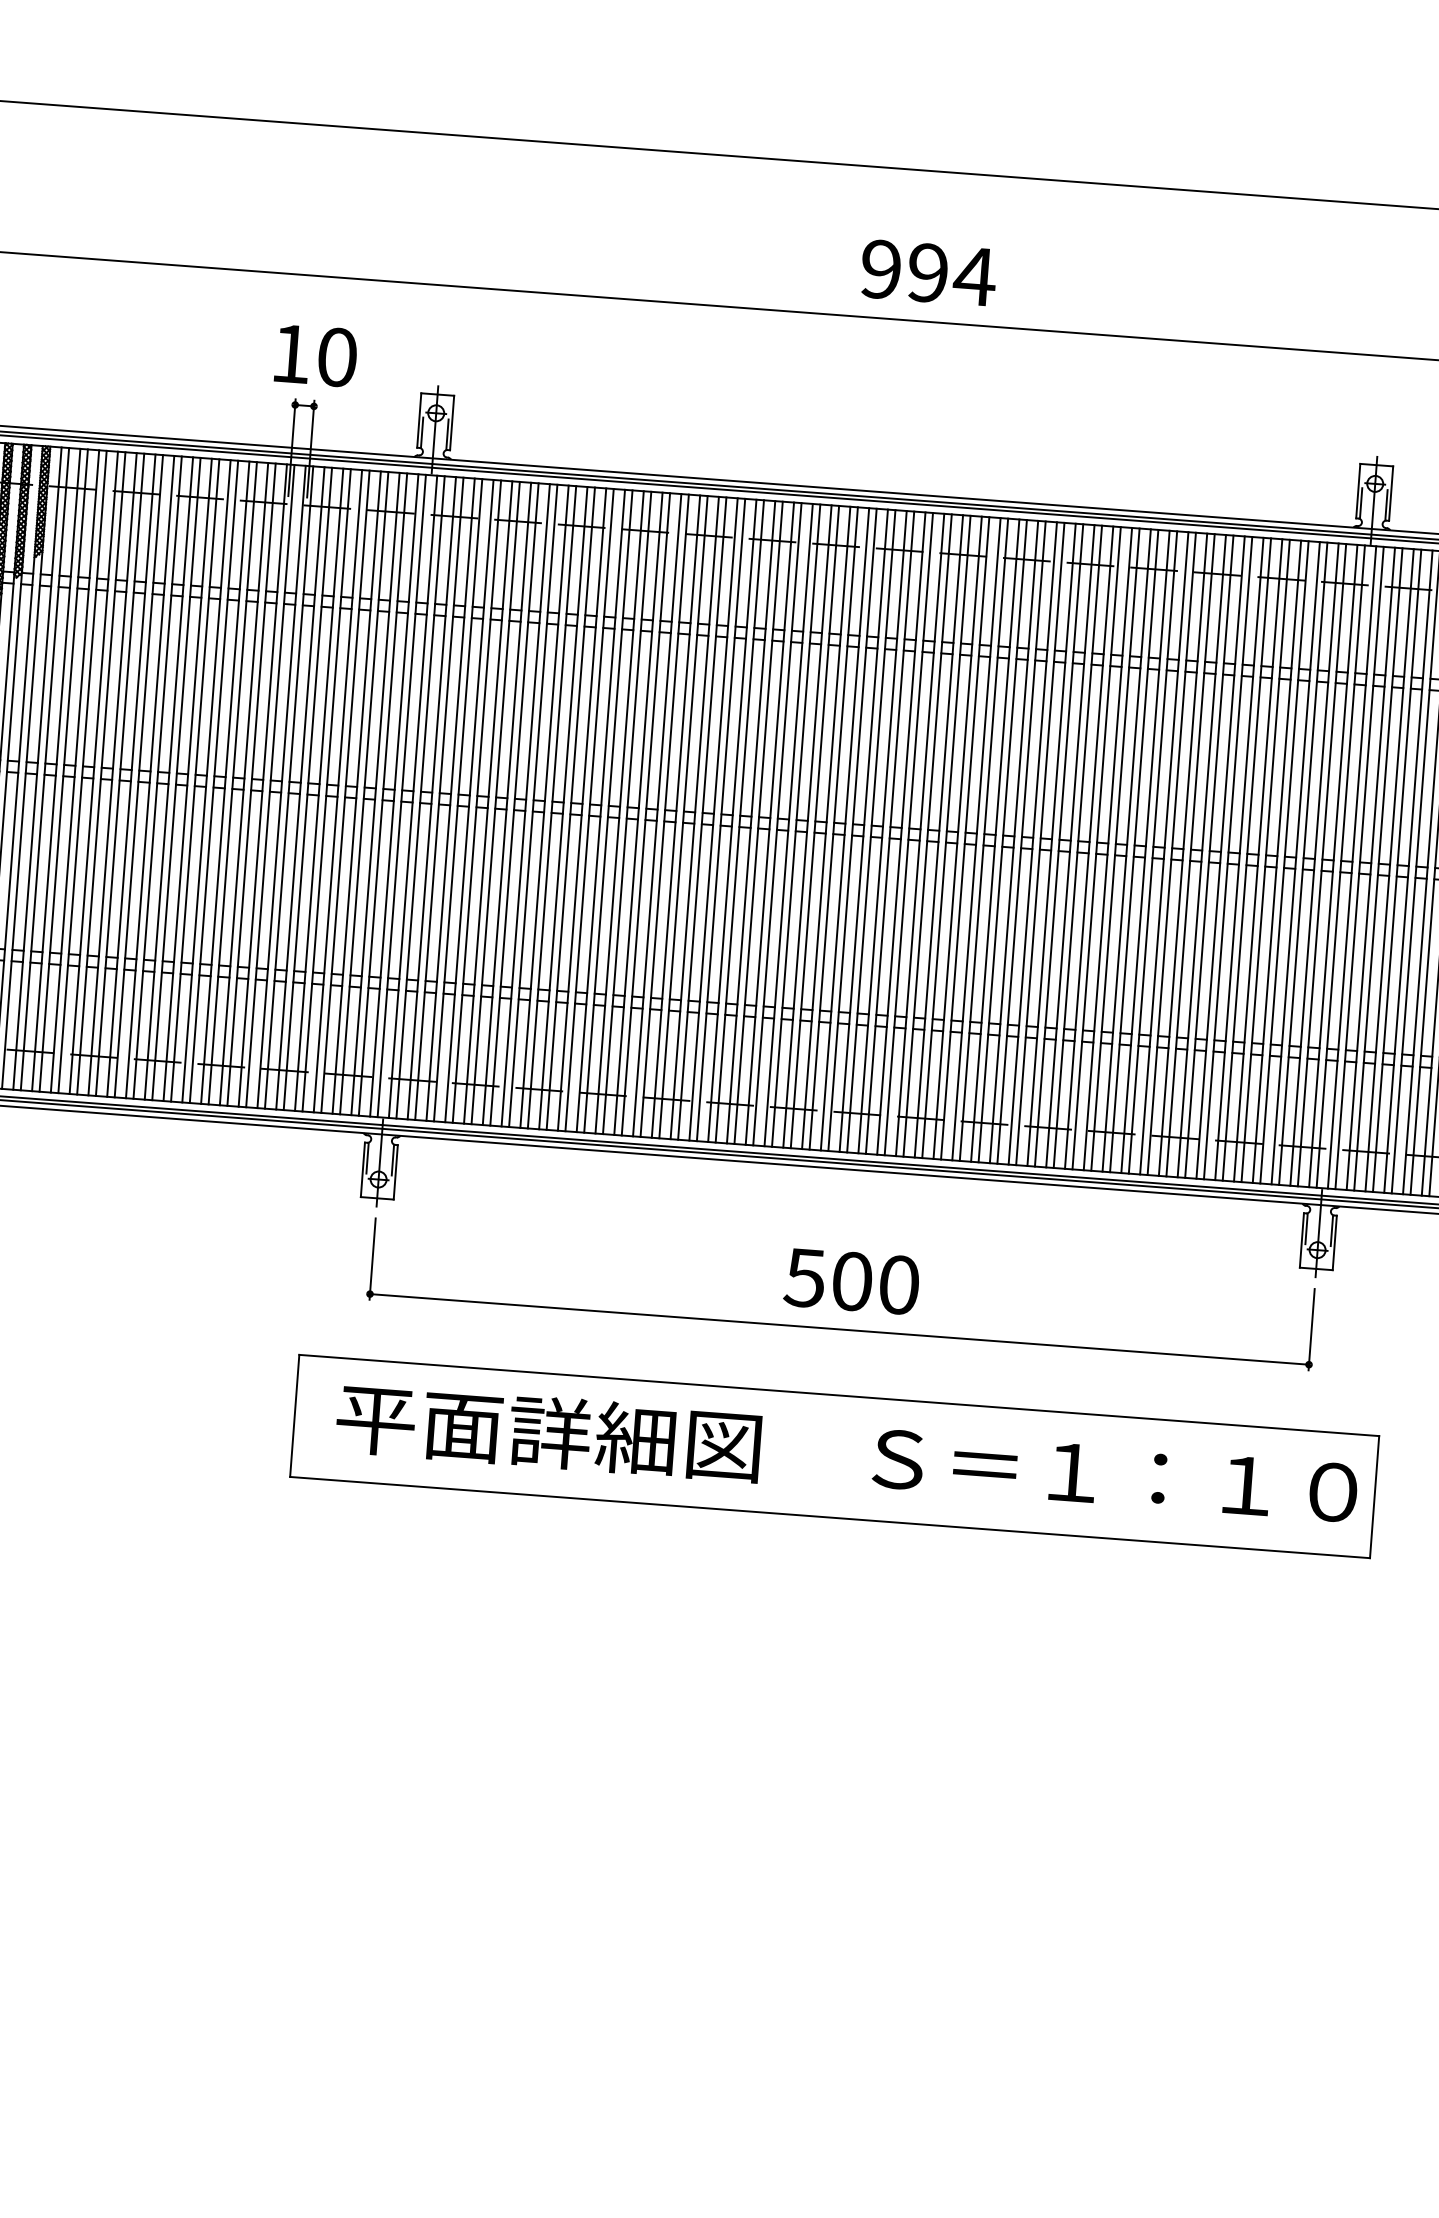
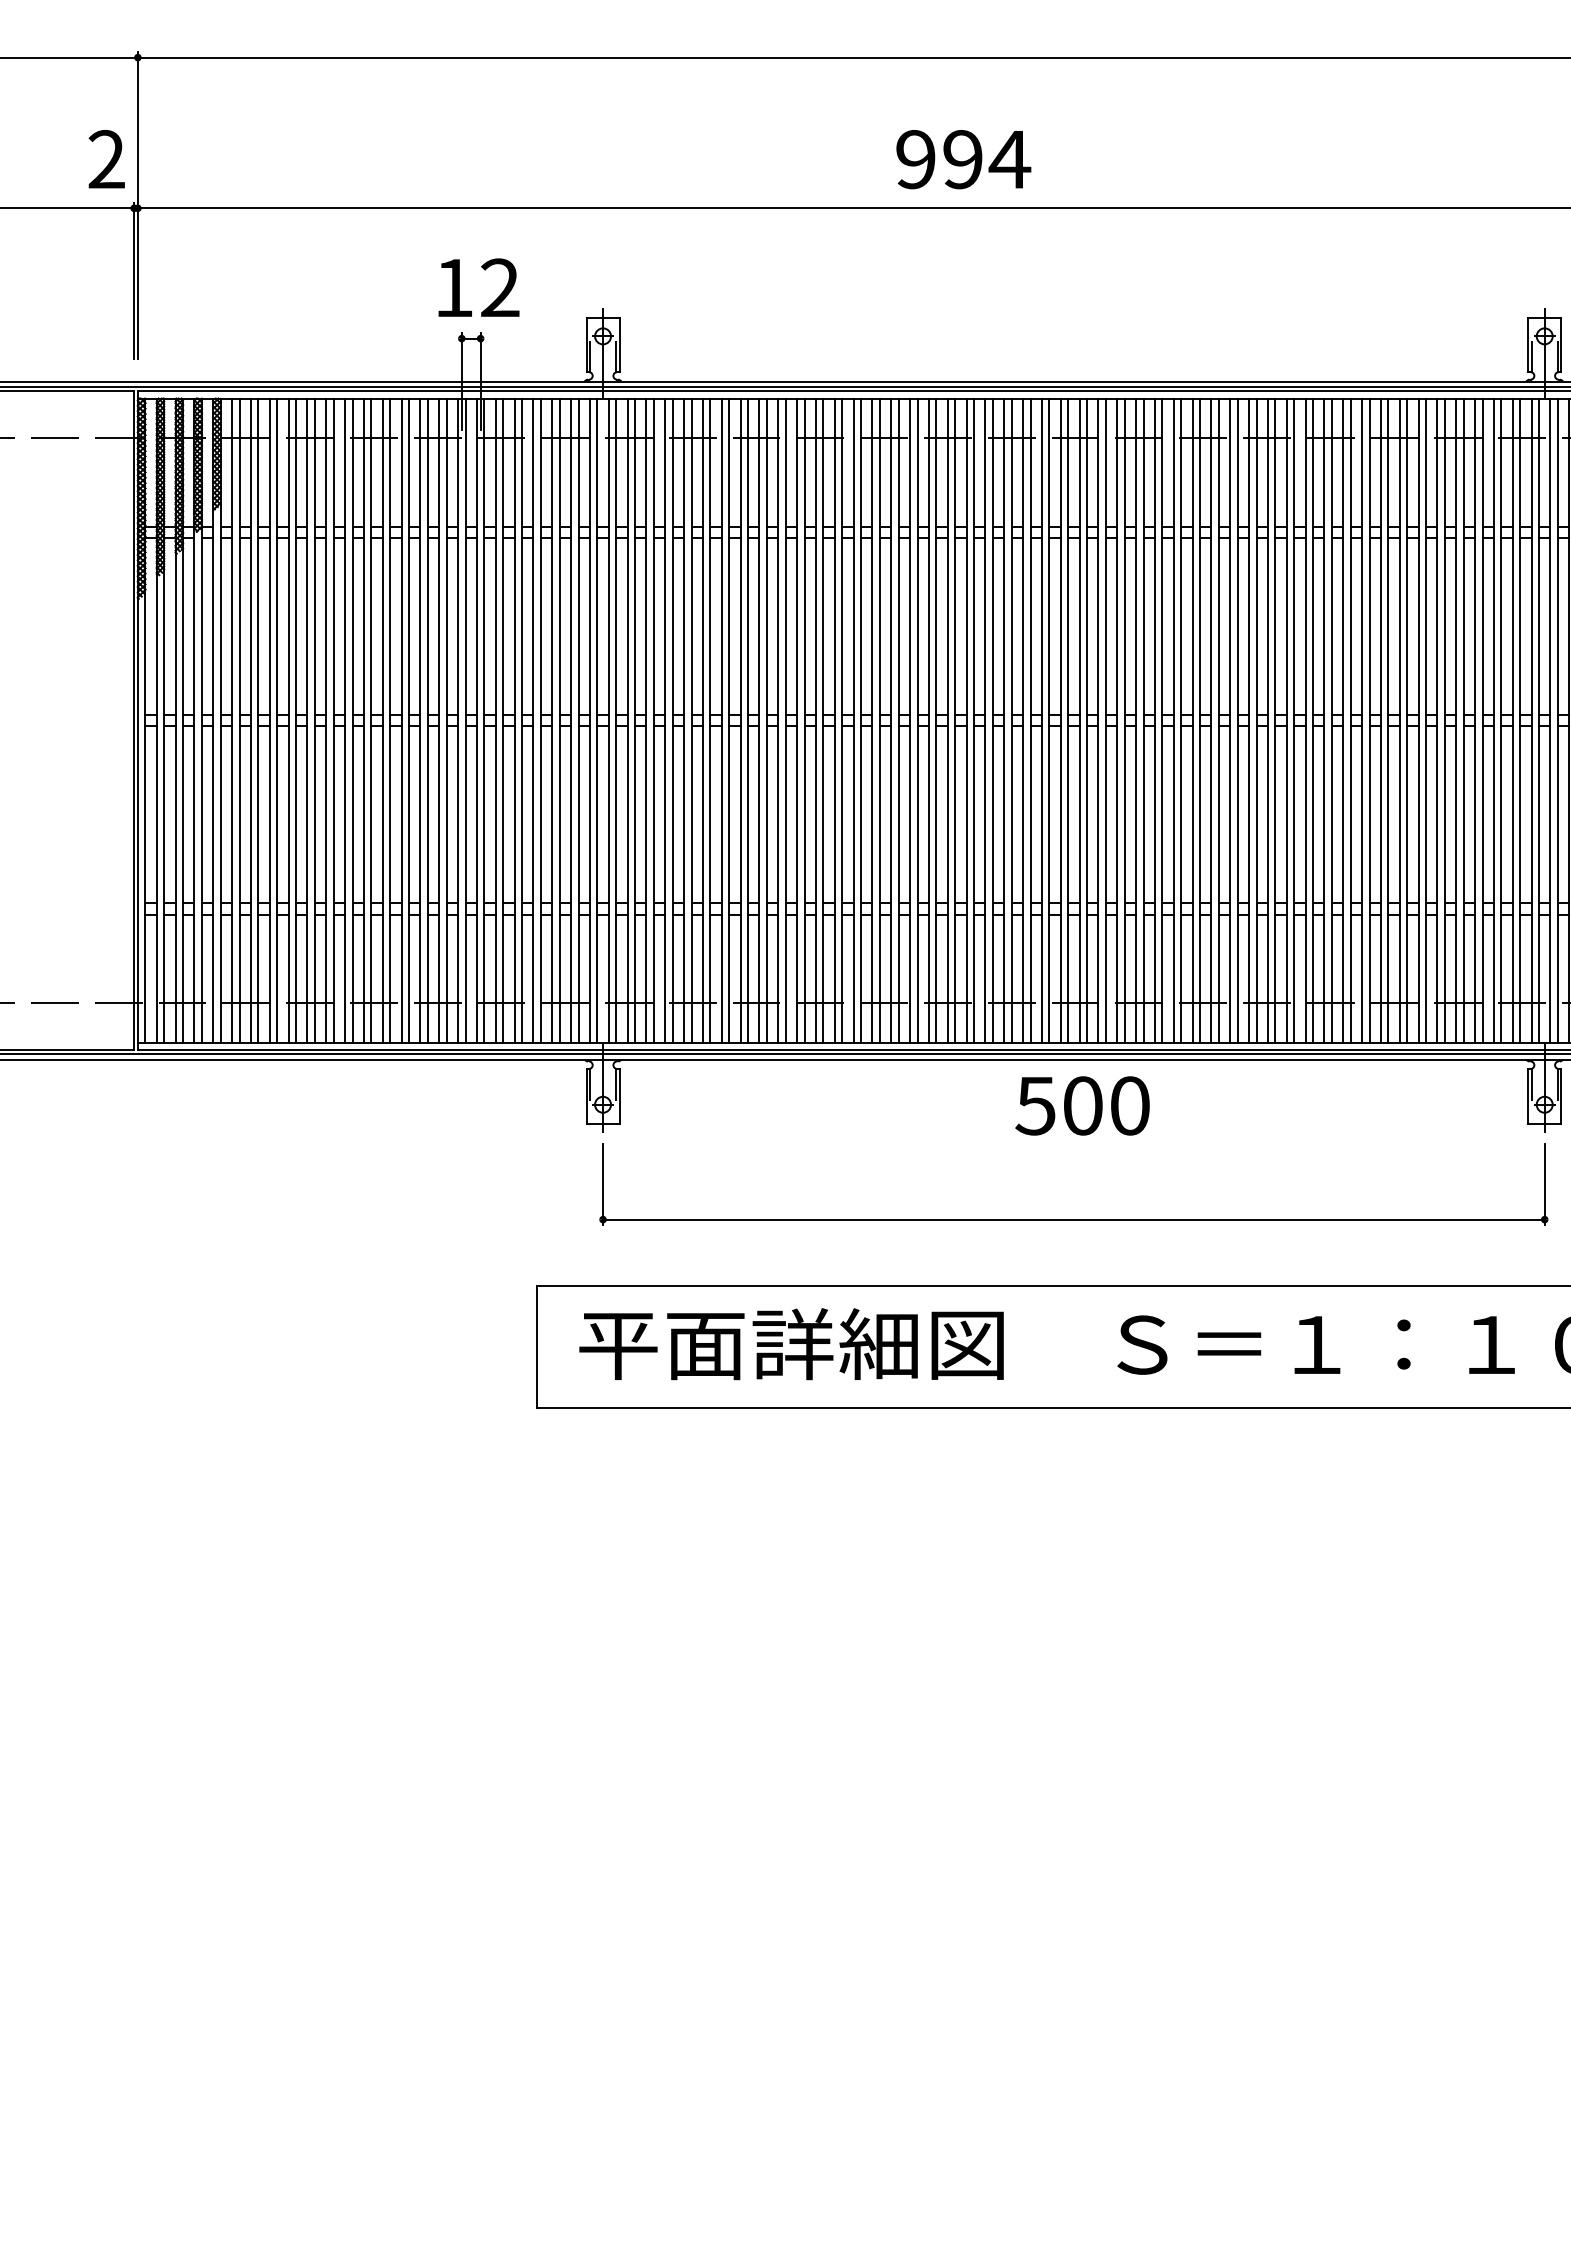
text: (928, 272) -> (963, 159), moved
text: (337, 356) -> (500, 287), 10 -> 12
text: (851, 1281) -> (1082, 1105), moved

